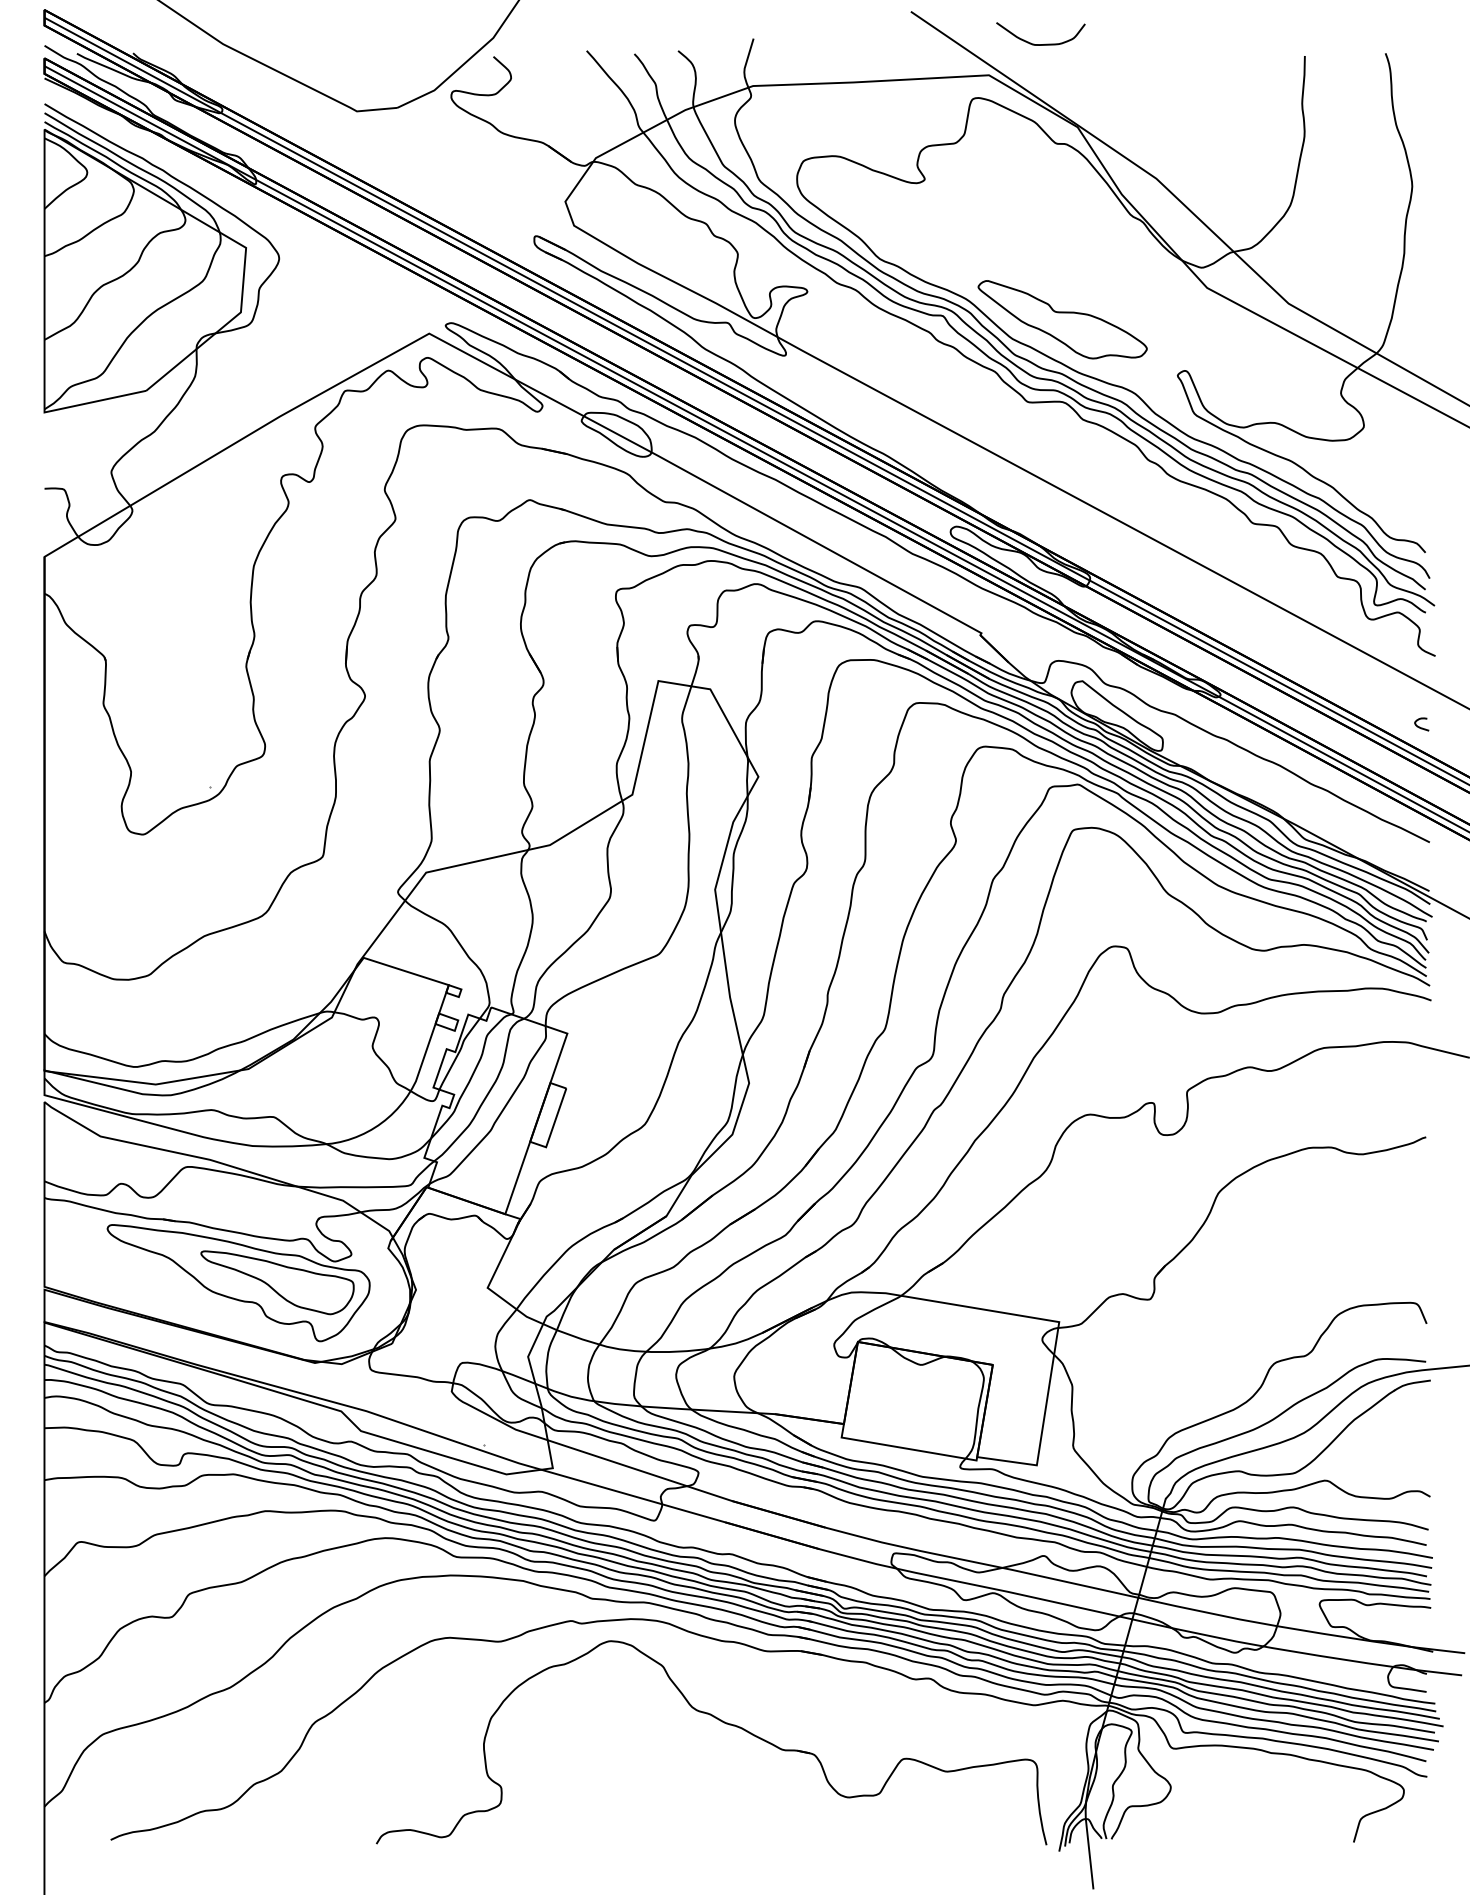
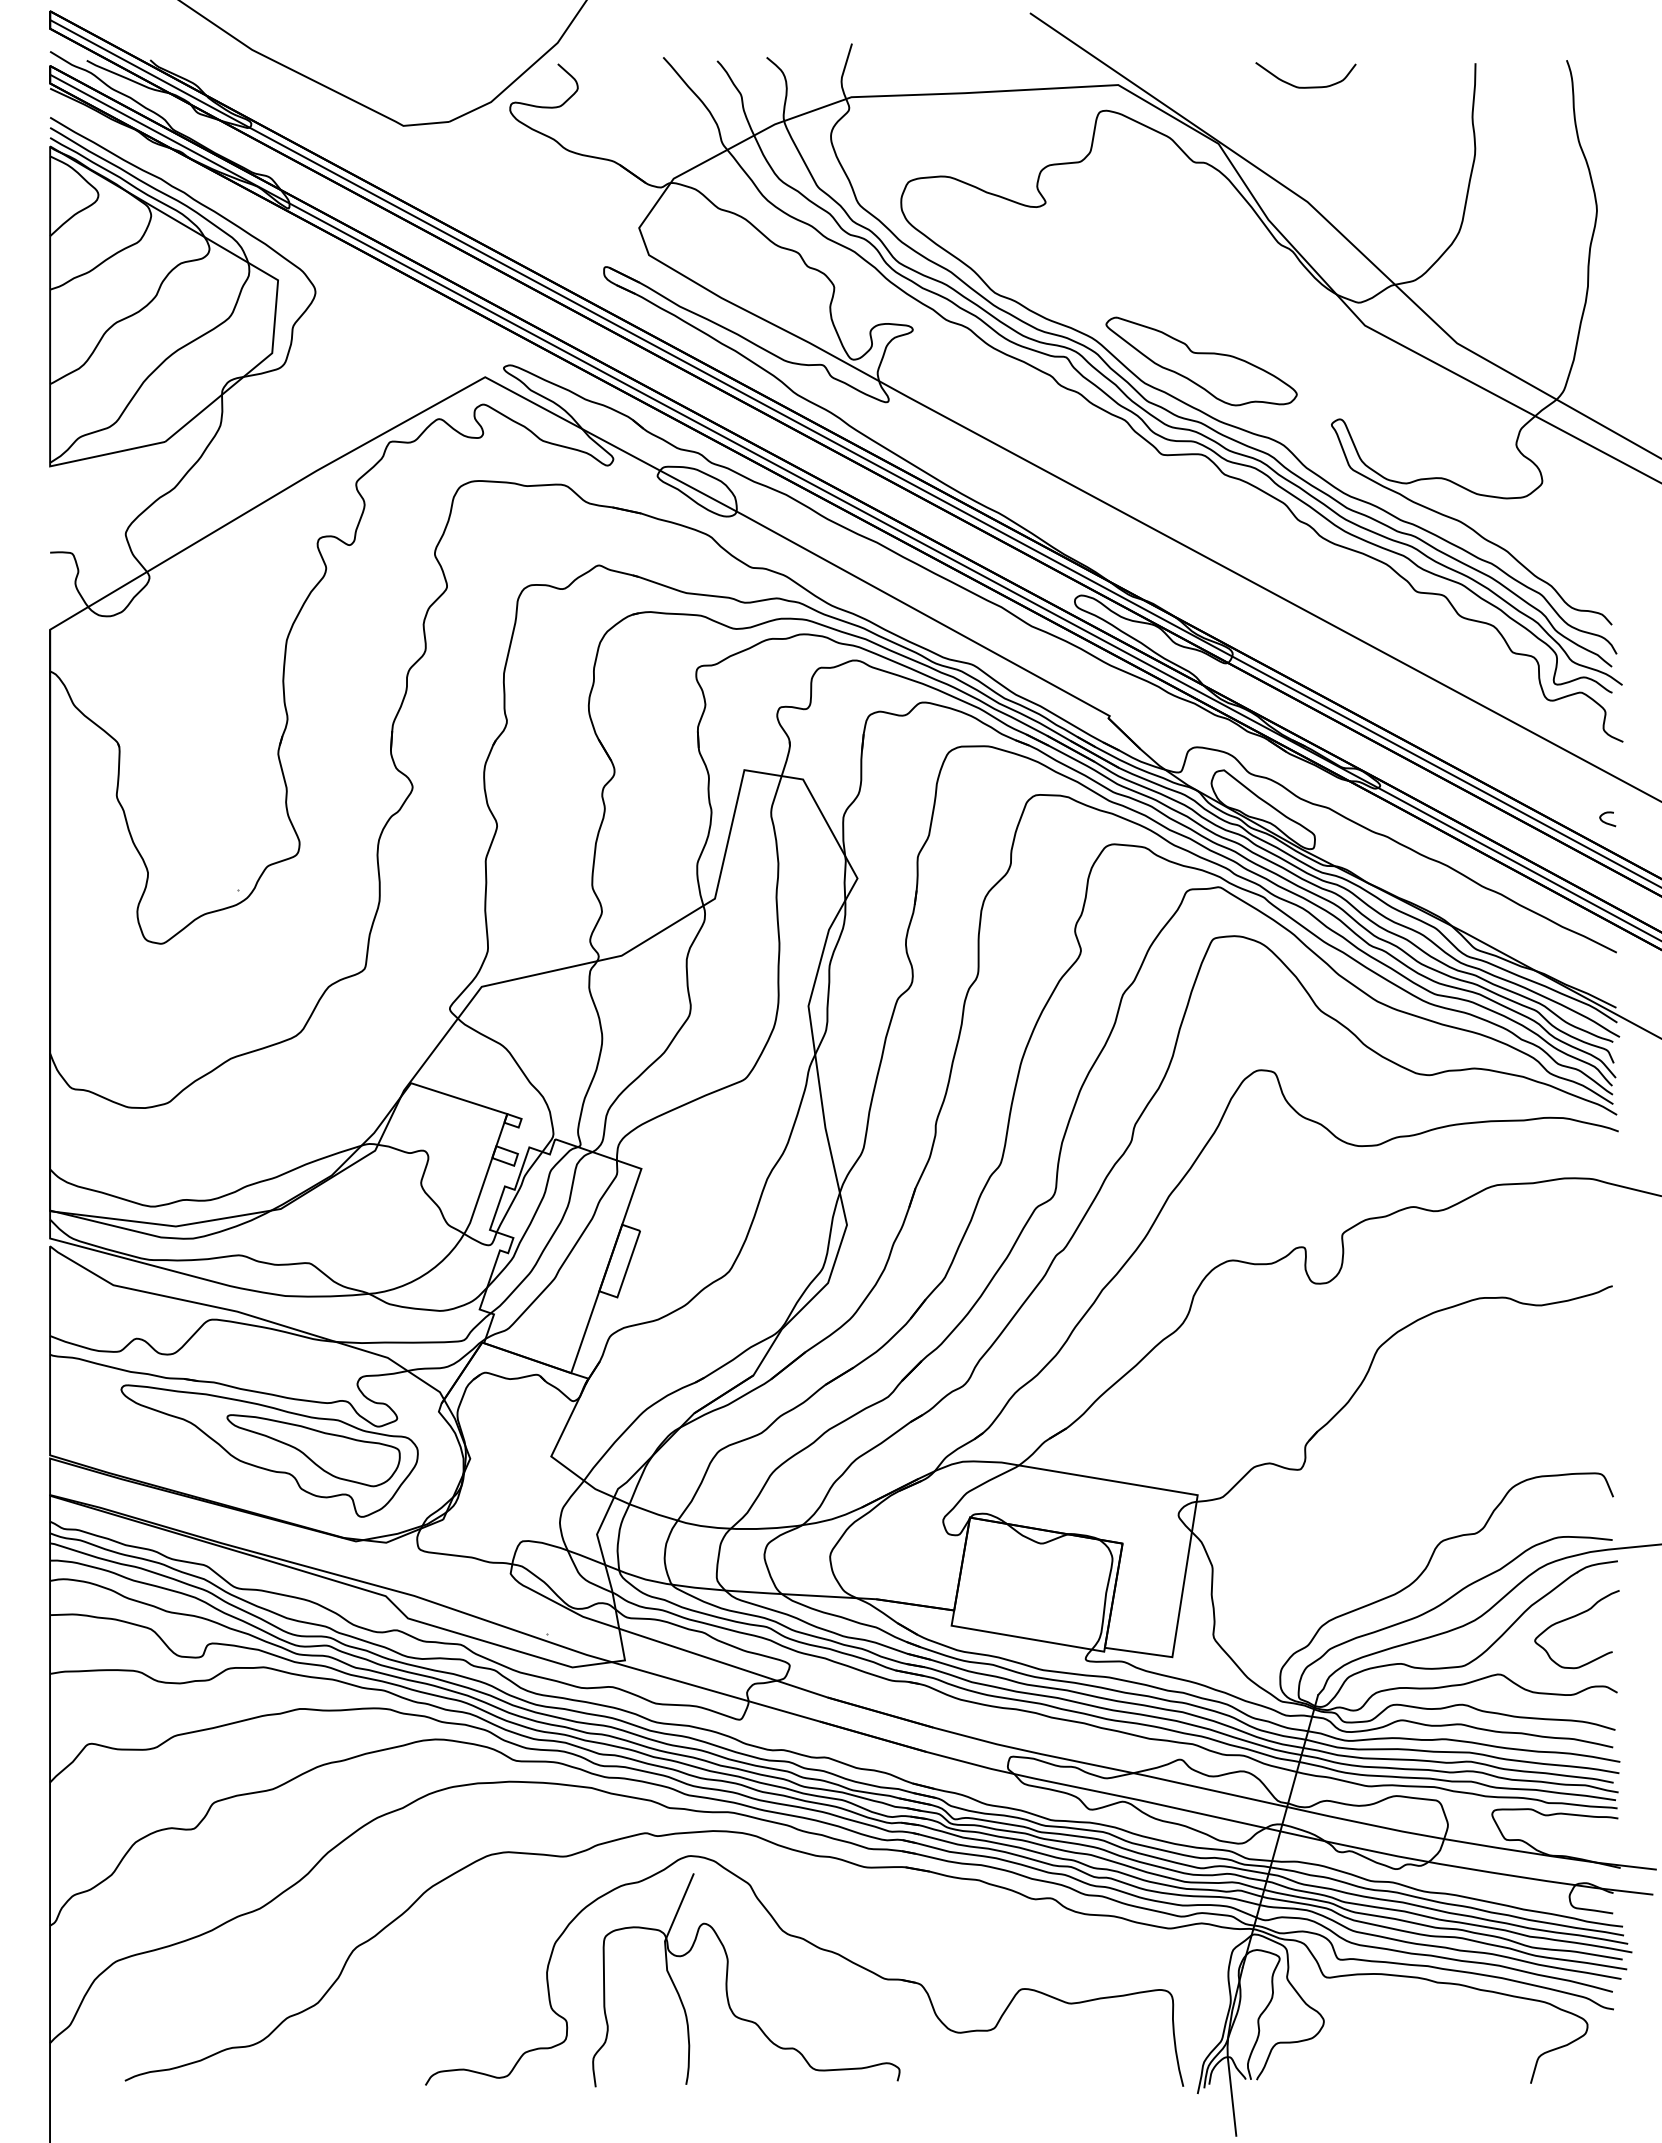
curve: (1040, 43) -> (1305, 86), moved
curve: (1390, 1431) -> (1572, 1618), added
part: (643, 1751) -> (727, 1980), added

